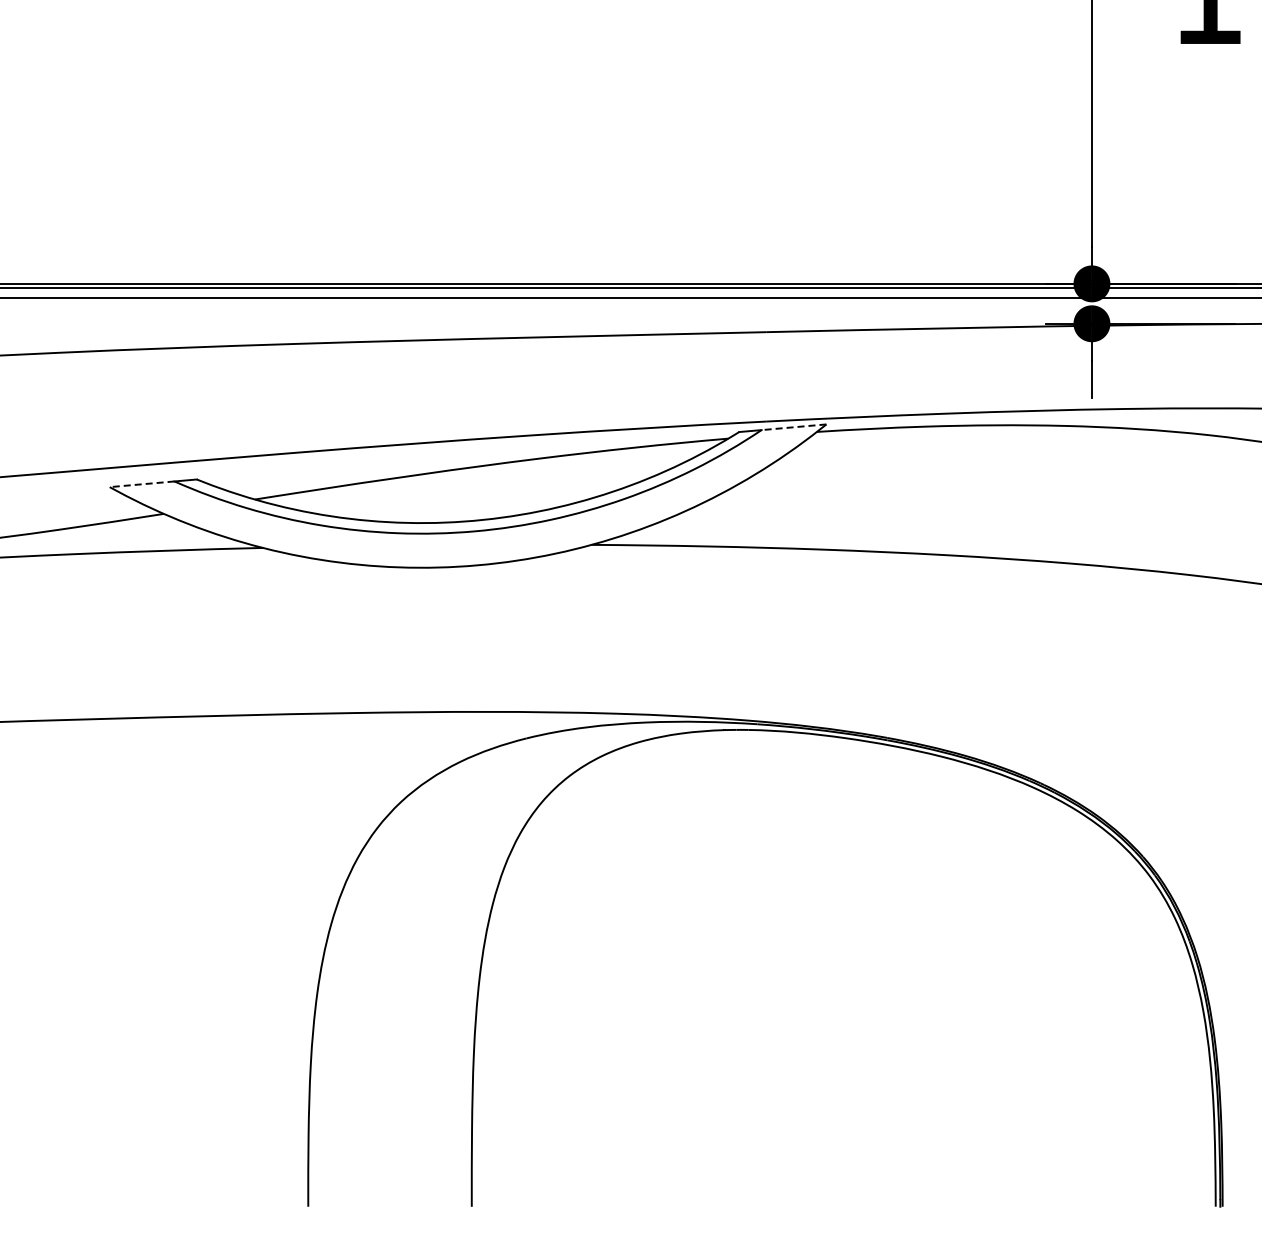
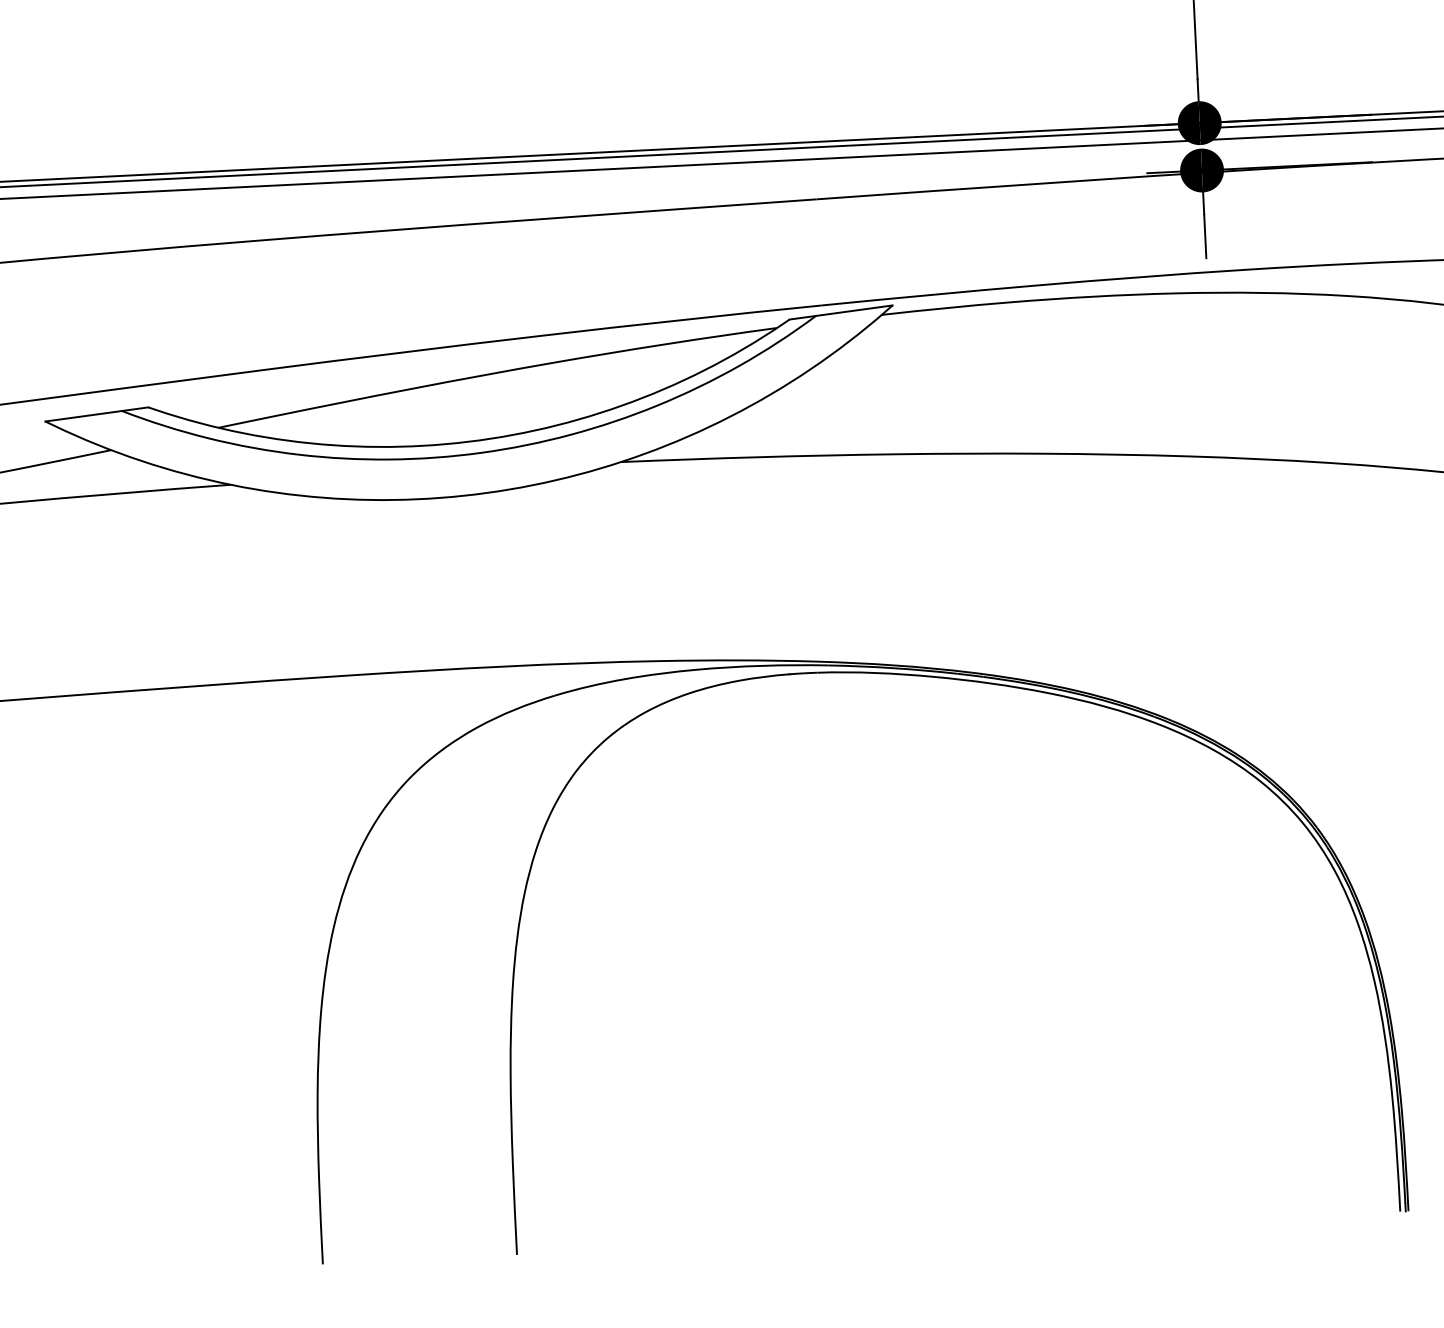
line: (794, 427) -> (854, 310), dashed -> solid
line: (142, 484) -> (84, 416), dashed -> solid

